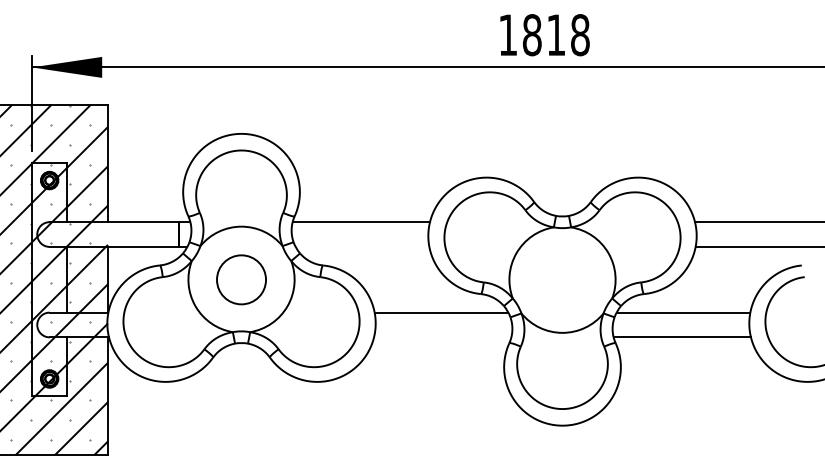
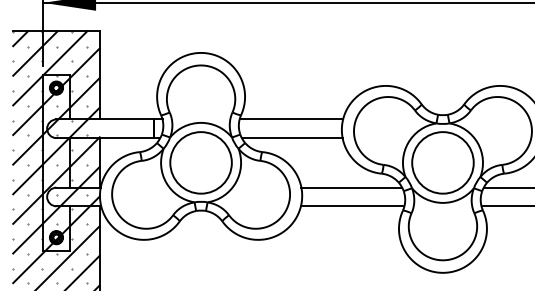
line: (362, 246) -> (292, 137), added
circle: (241, 279) -> (201, 162), size x1.67
circle: (562, 279) -> (442, 162), added
line: (442, 337) -> (352, 206), added

